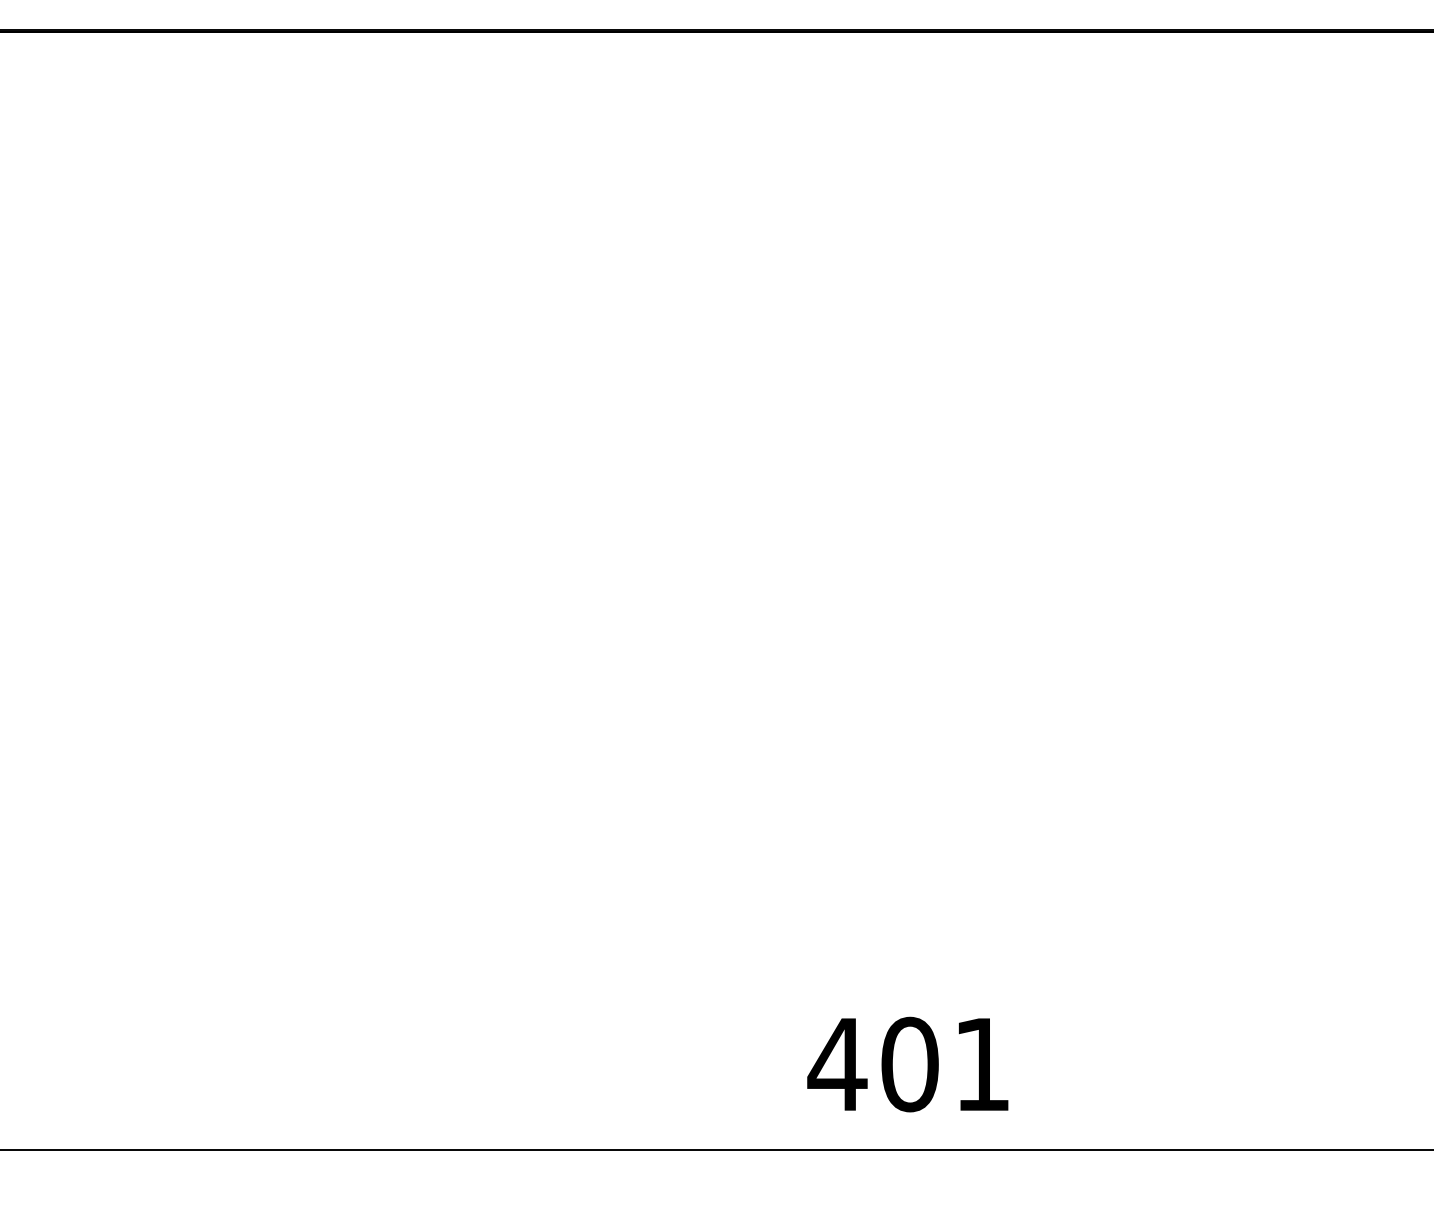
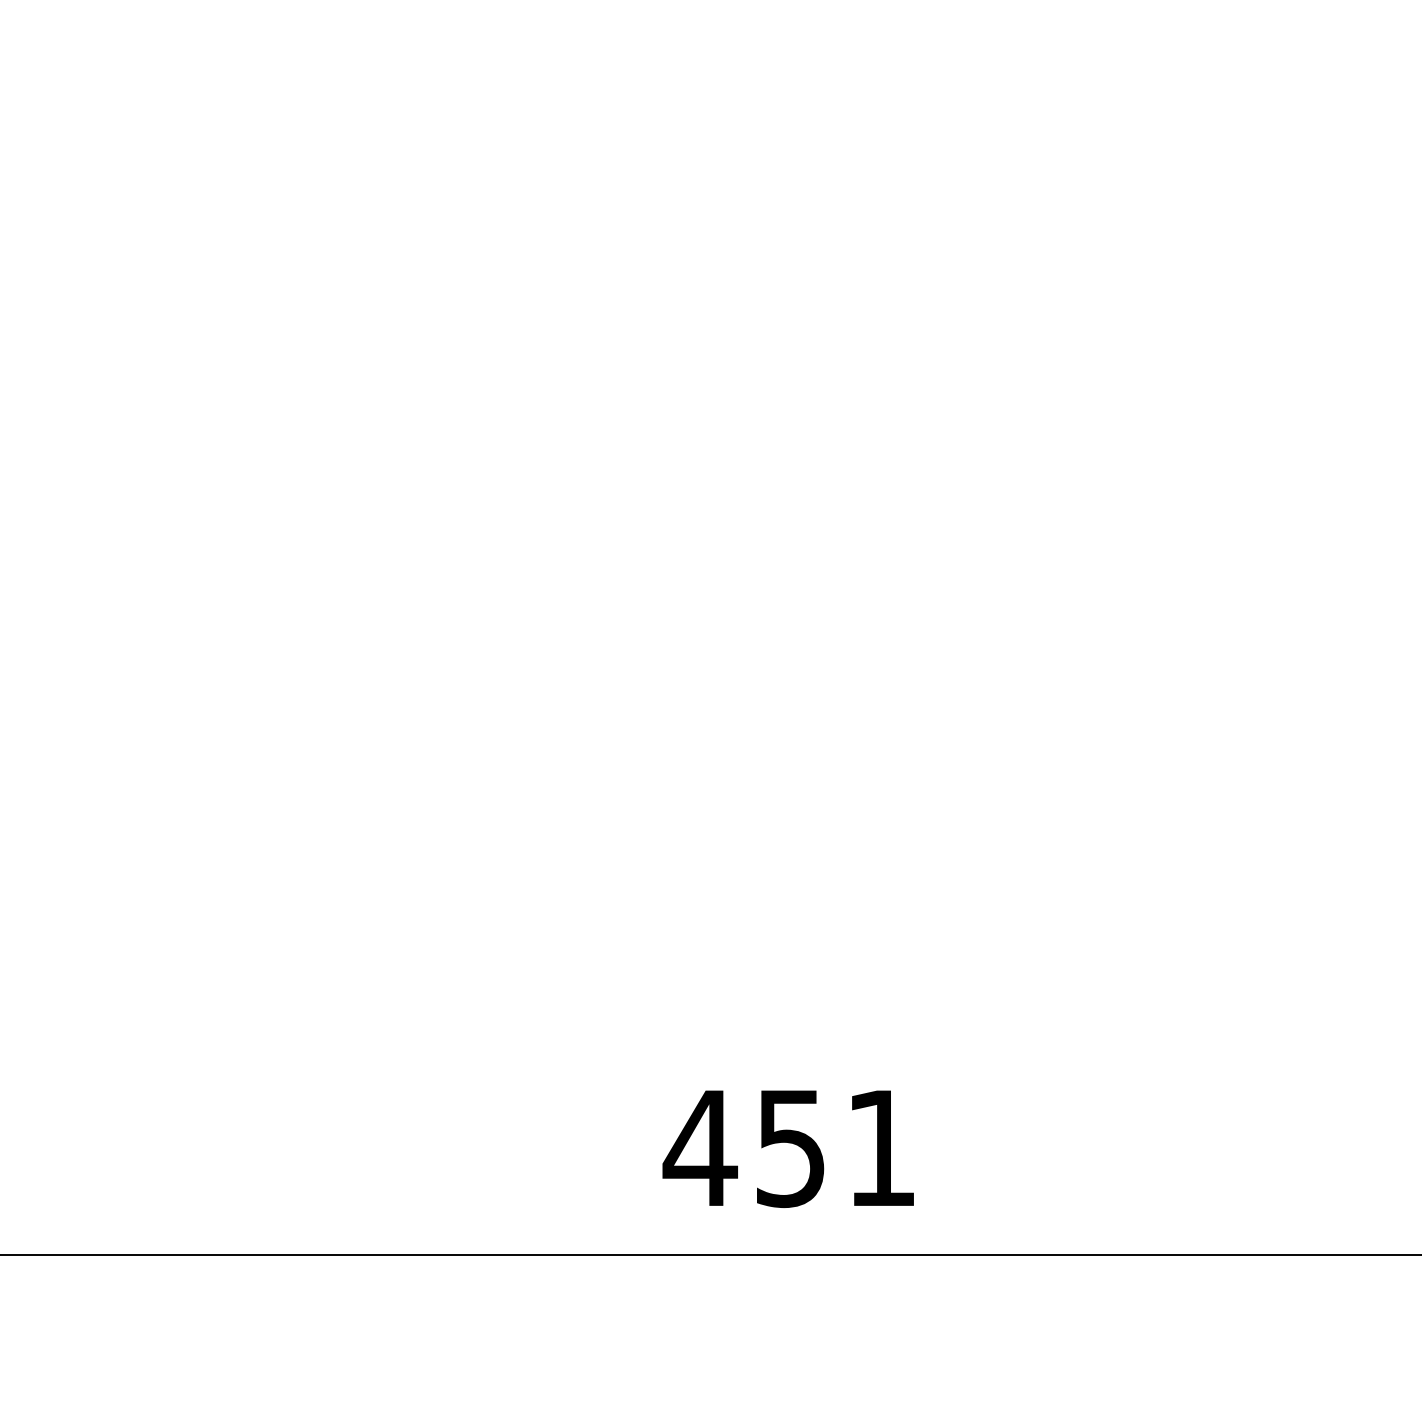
text: (909, 1064) -> (790, 1148), 401 -> 451

